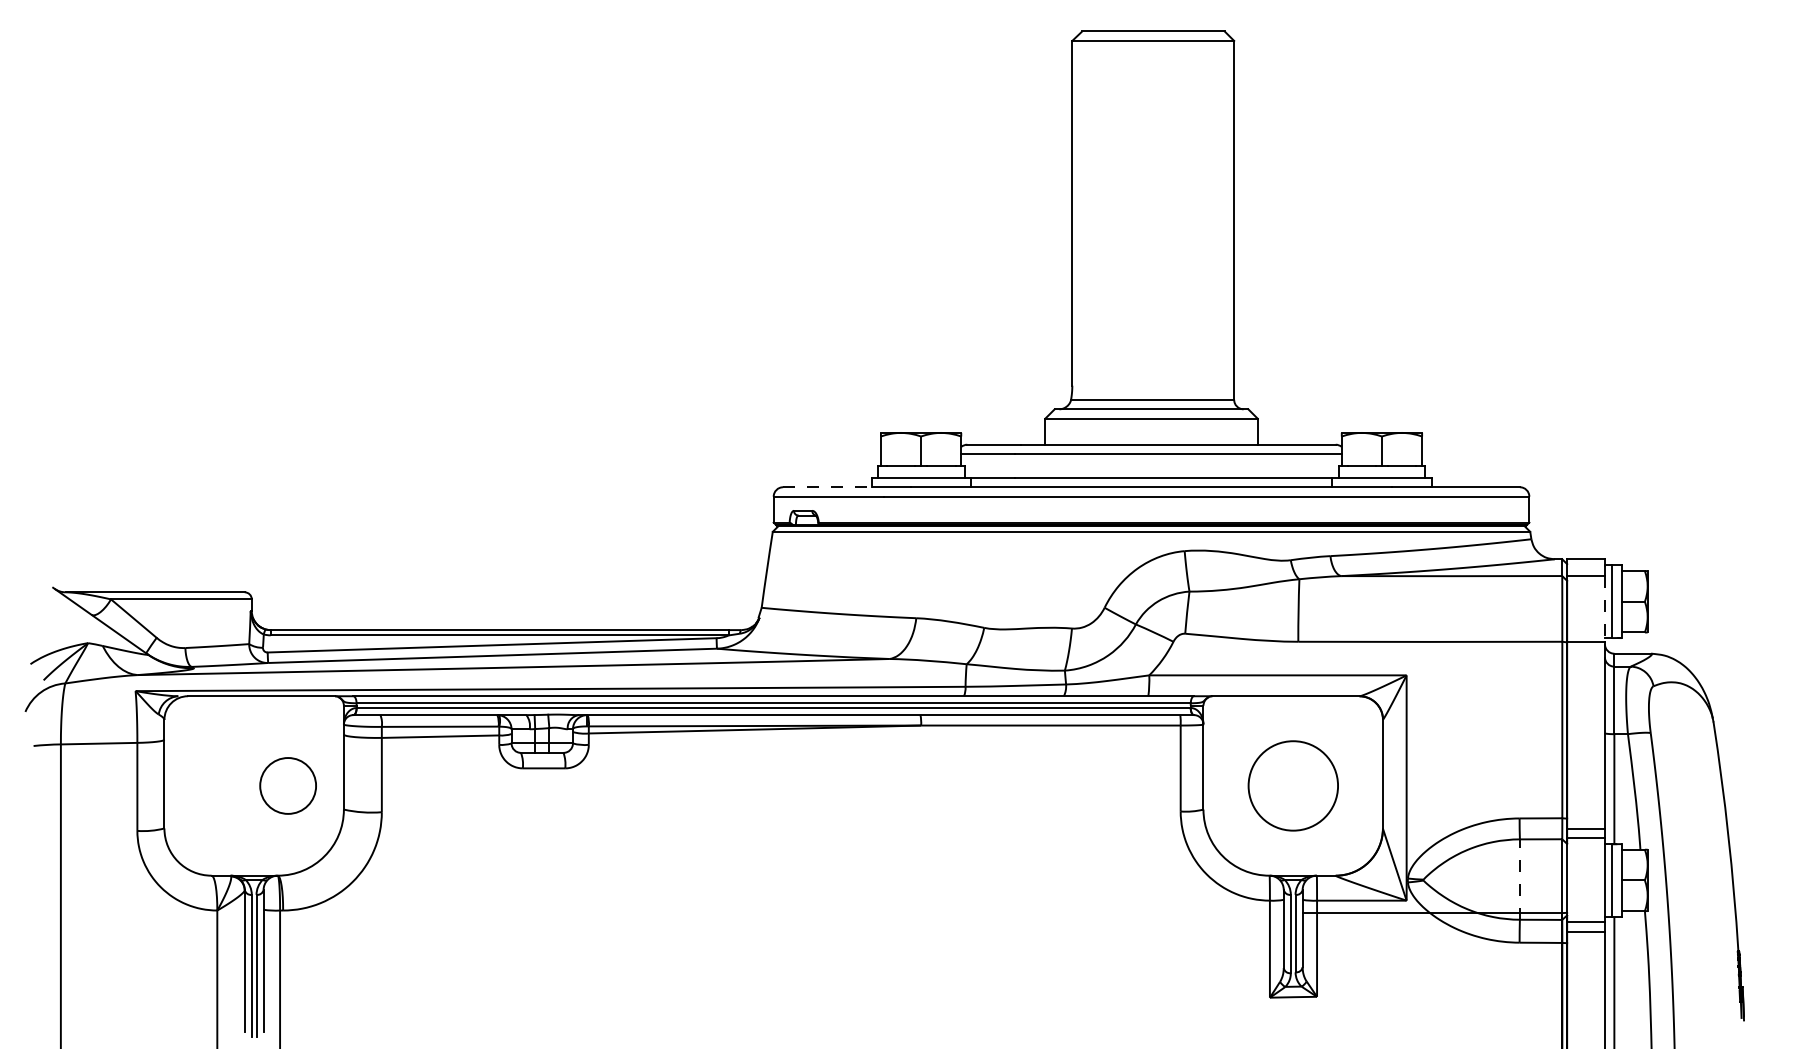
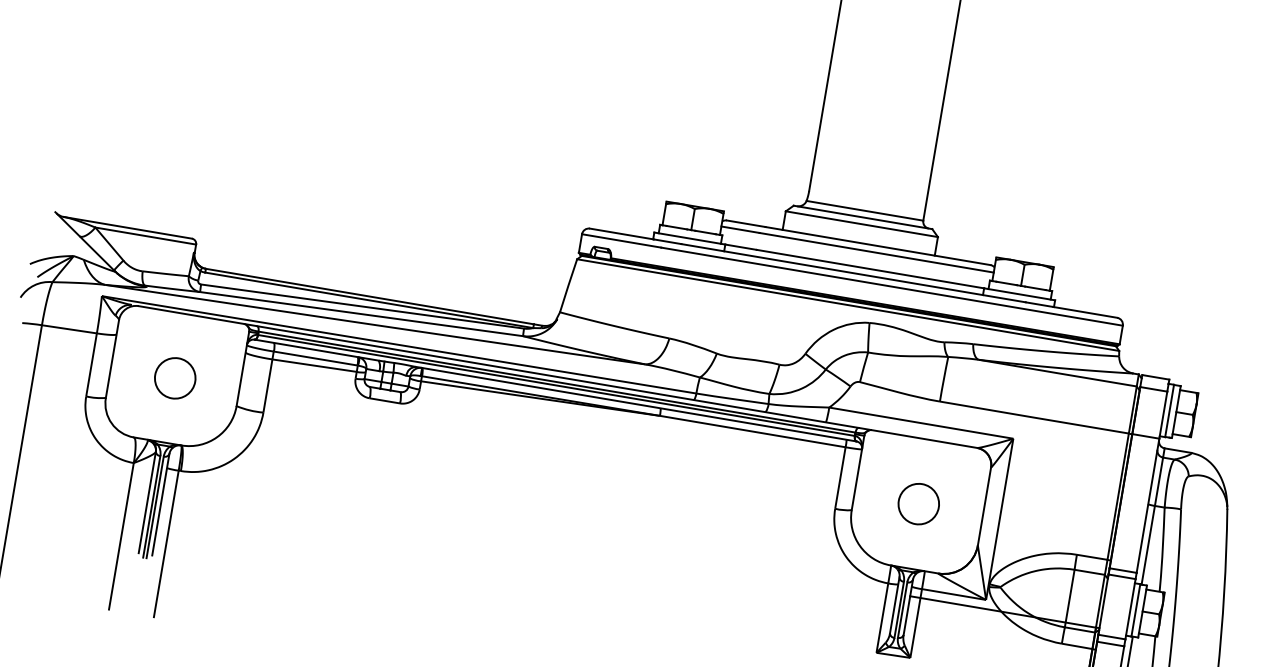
line: (827, 487) -> (621, 234), dashed -> solid
line: (1604, 608) -> (1163, 414), dashed -> solid
circle: (287, 785) -> (174, 377), moved
circle: (1292, 785) -> (918, 503), size x0.62
line: (1519, 879) -> (1069, 598), dashed -> solid

